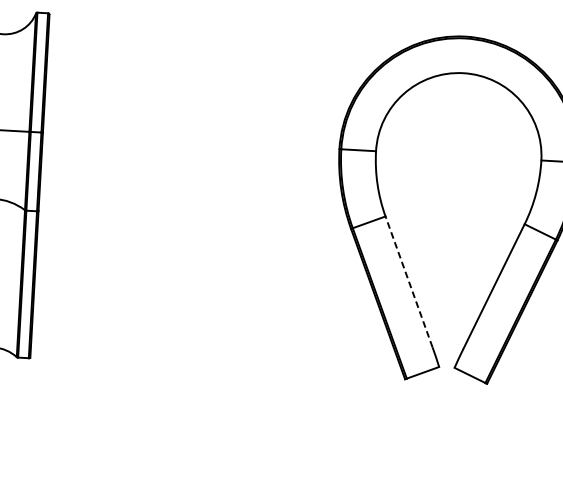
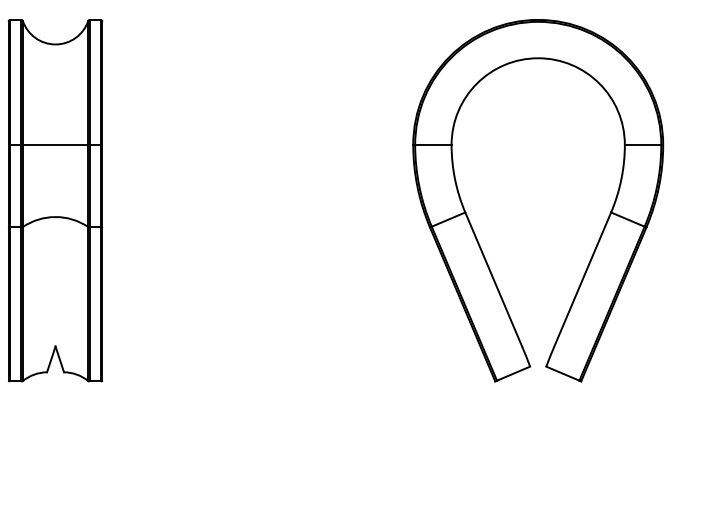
line: (408, 281) -> (493, 279), dashed -> solid

